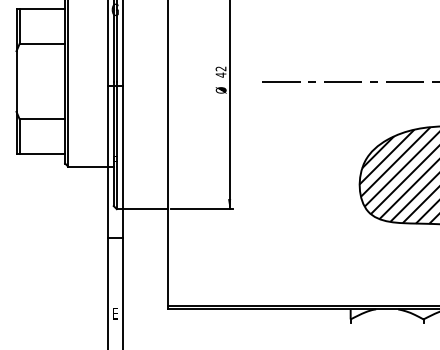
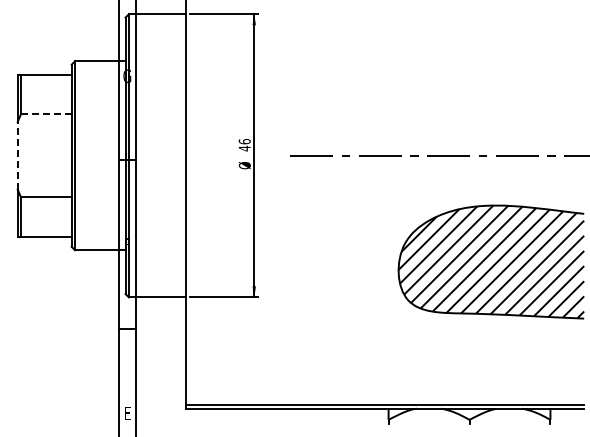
line: (41, 44) -> (45, 114), solid -> dashed
text: (220, 68) -> (244, 141), 42 -> 46
line: (16, 81) -> (17, 155), solid -> dashed

